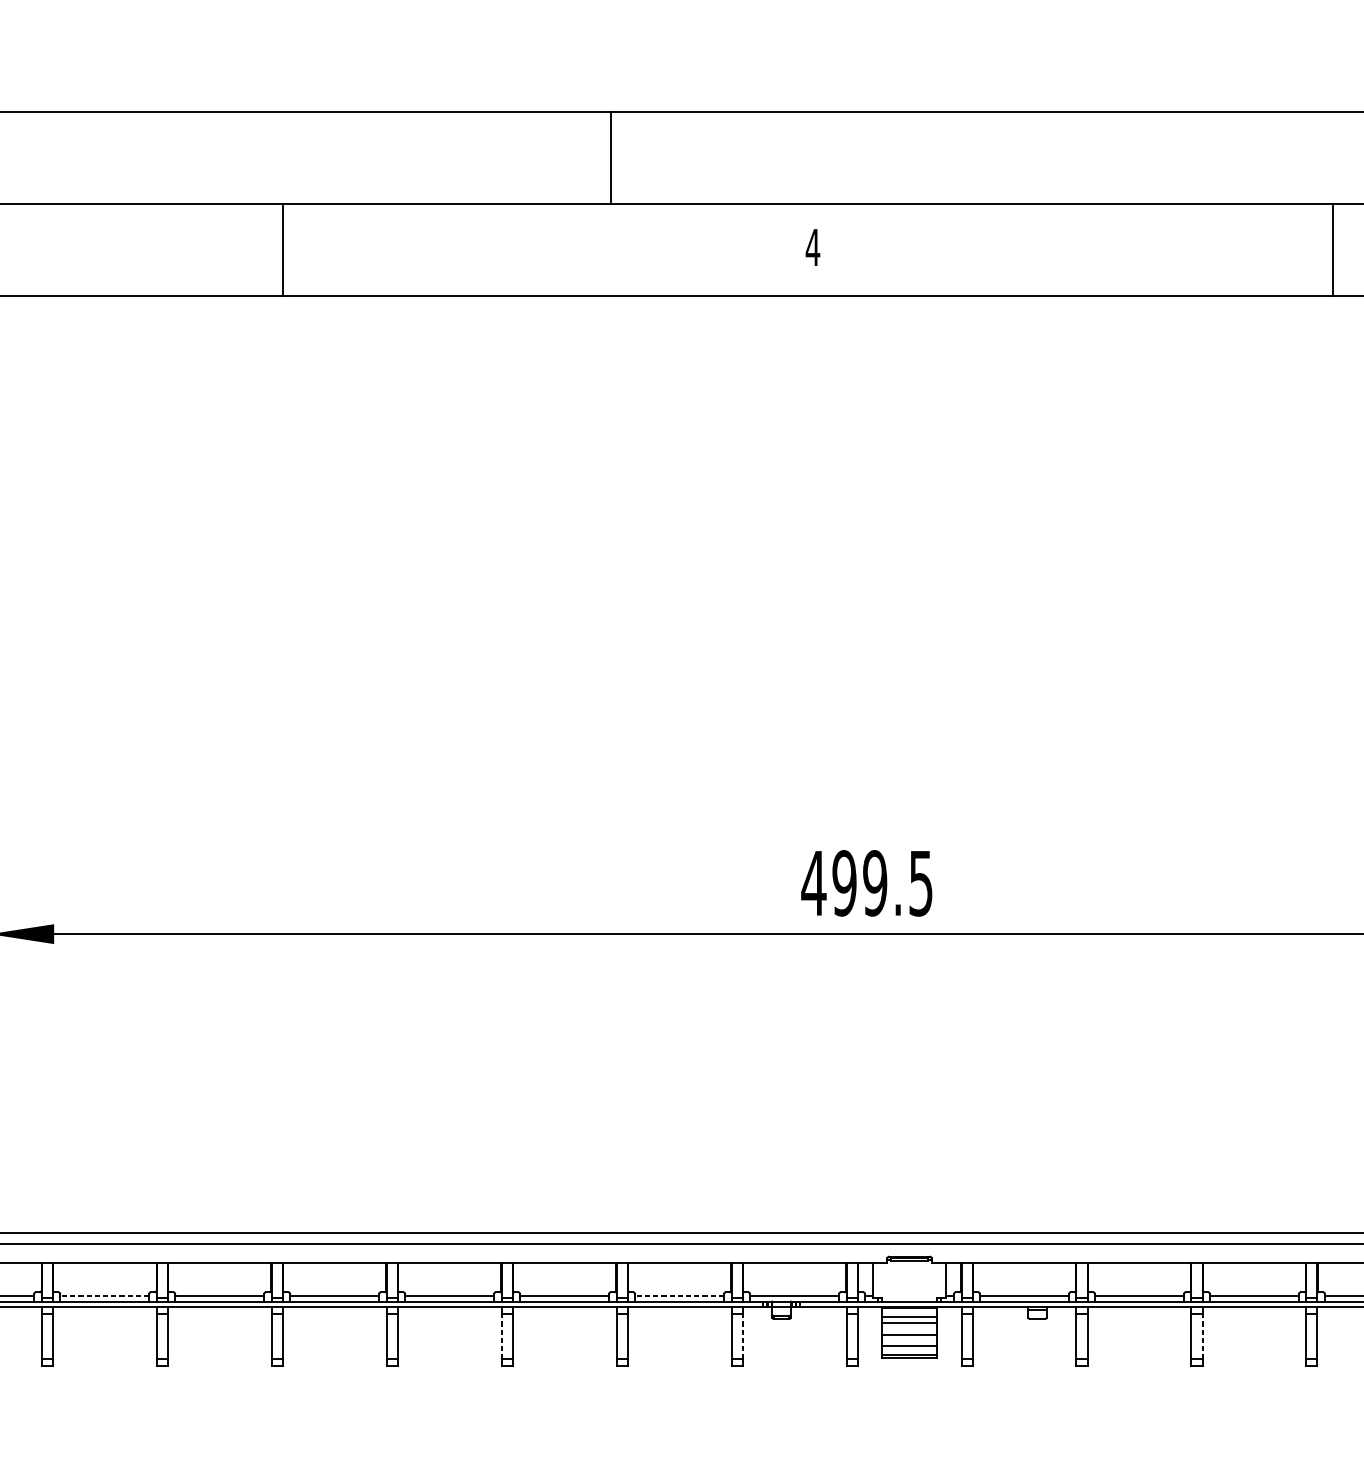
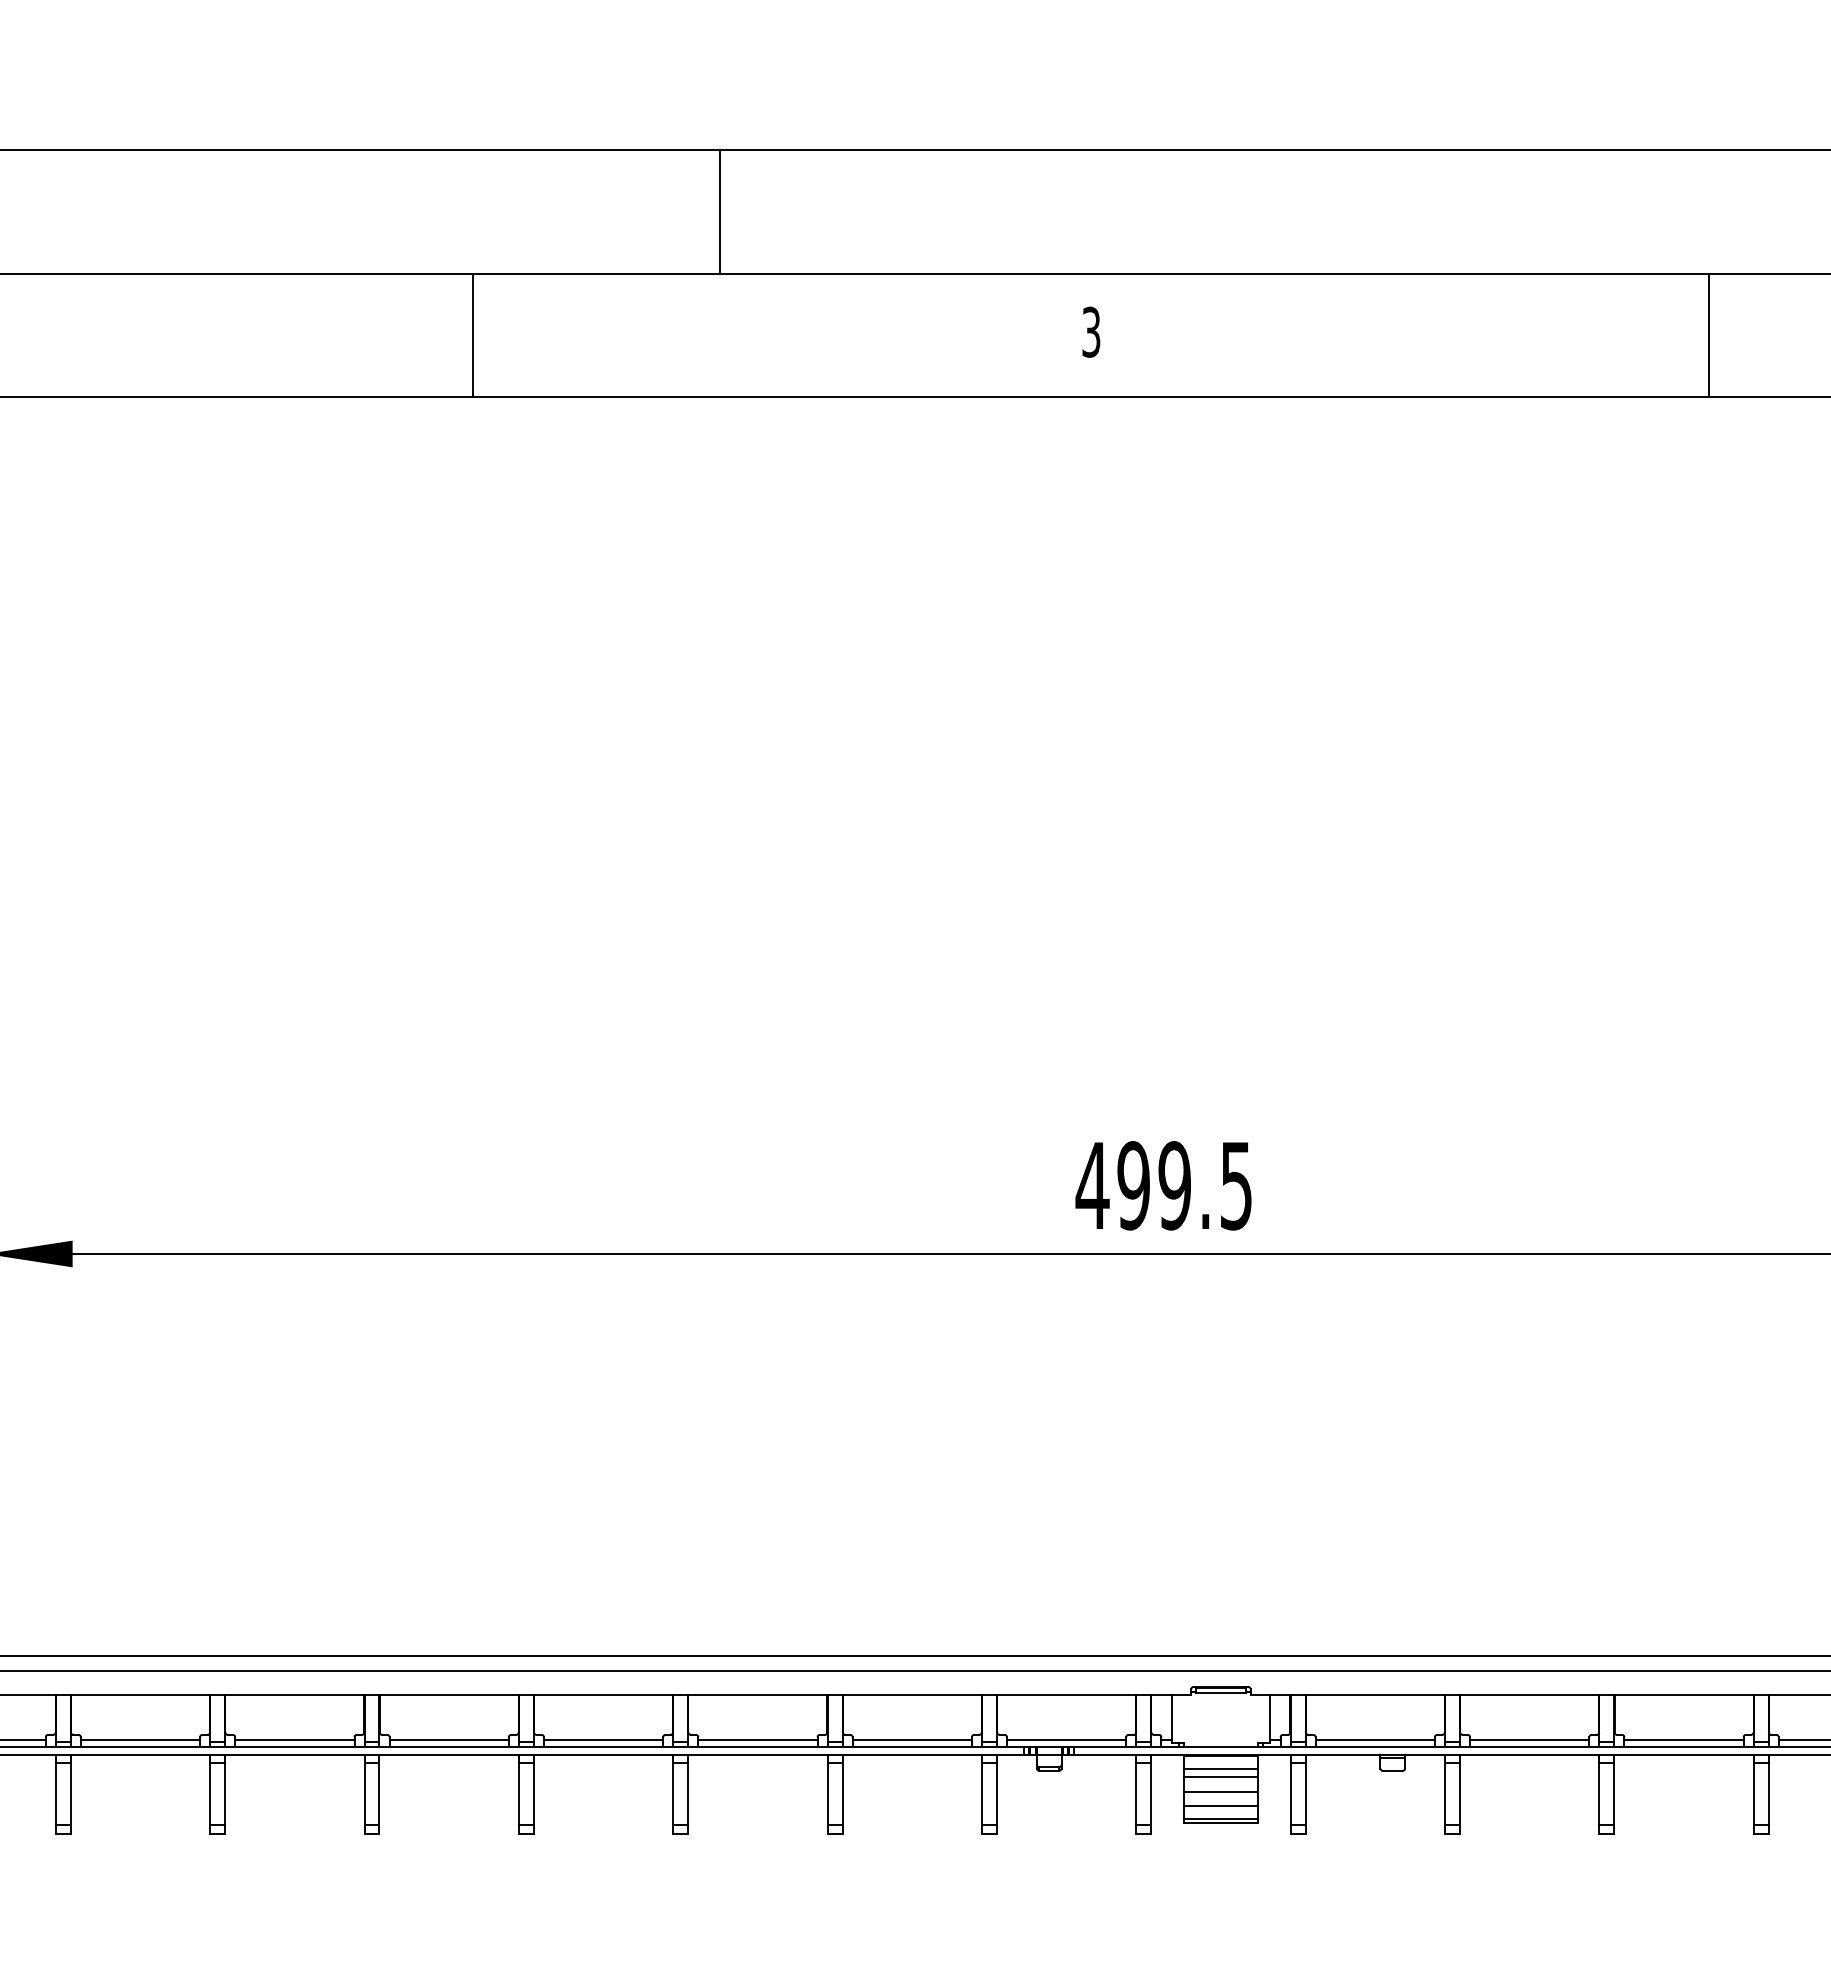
line: (611, 157) -> (720, 211), moved
text: (813, 246) -> (1091, 331), 4 -> 3
line: (283, 249) -> (473, 335), moved
line: (1333, 249) -> (1709, 335), moved
line: (104, 1295) -> (140, 1739), dashed -> solid
line: (679, 1295) -> (912, 1739), dashed -> solid
line: (501, 1336) -> (673, 1794), dashed -> solid
line: (742, 1336) -> (996, 1794), dashed -> solid
line: (1202, 1336) -> (1614, 1794), dashed -> solid

